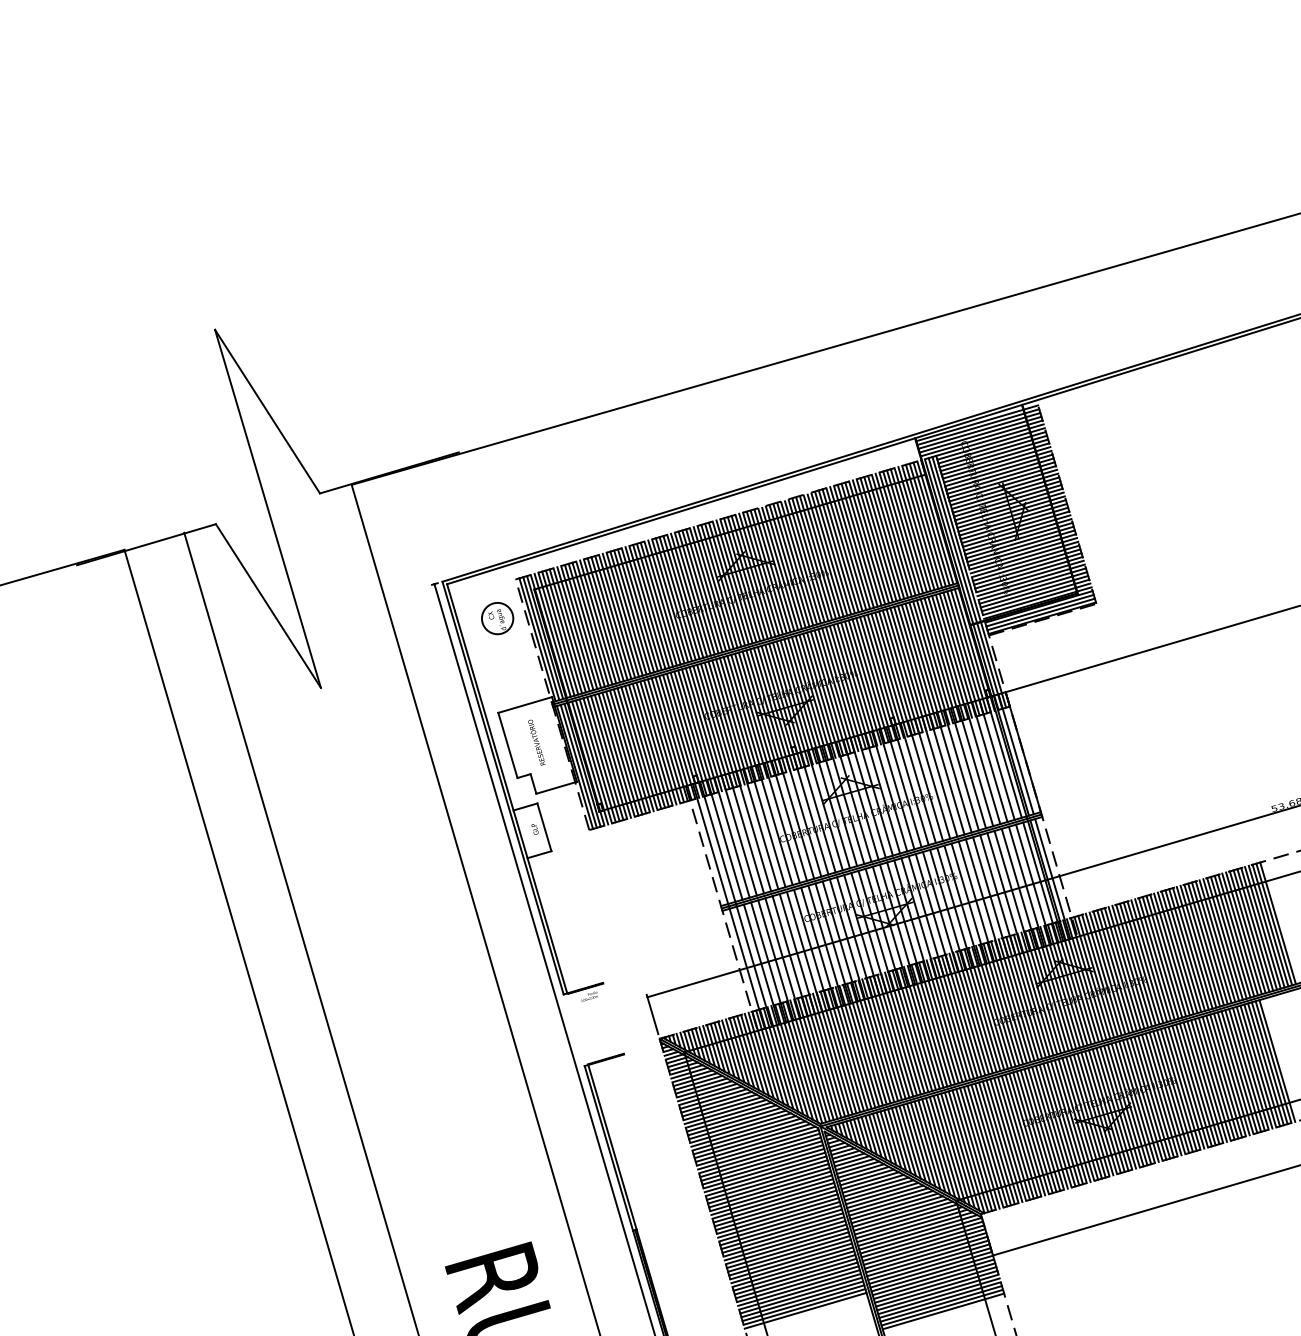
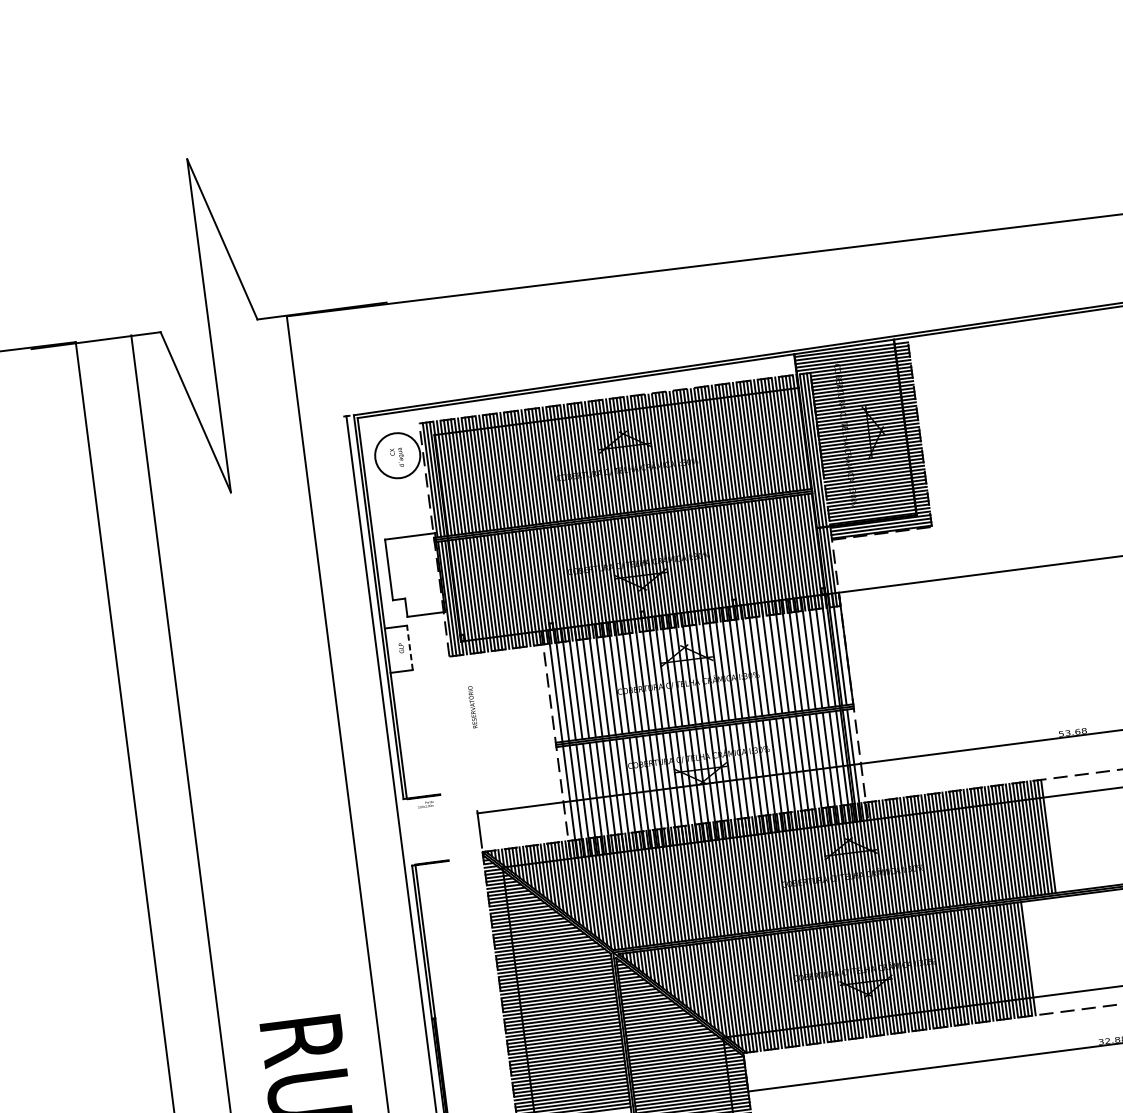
circle: (497, 618) -> (397, 455), size x1.6
text: (536, 742) -> (472, 707), moved
line: (544, 827) -> (409, 648), solid -> dashed

